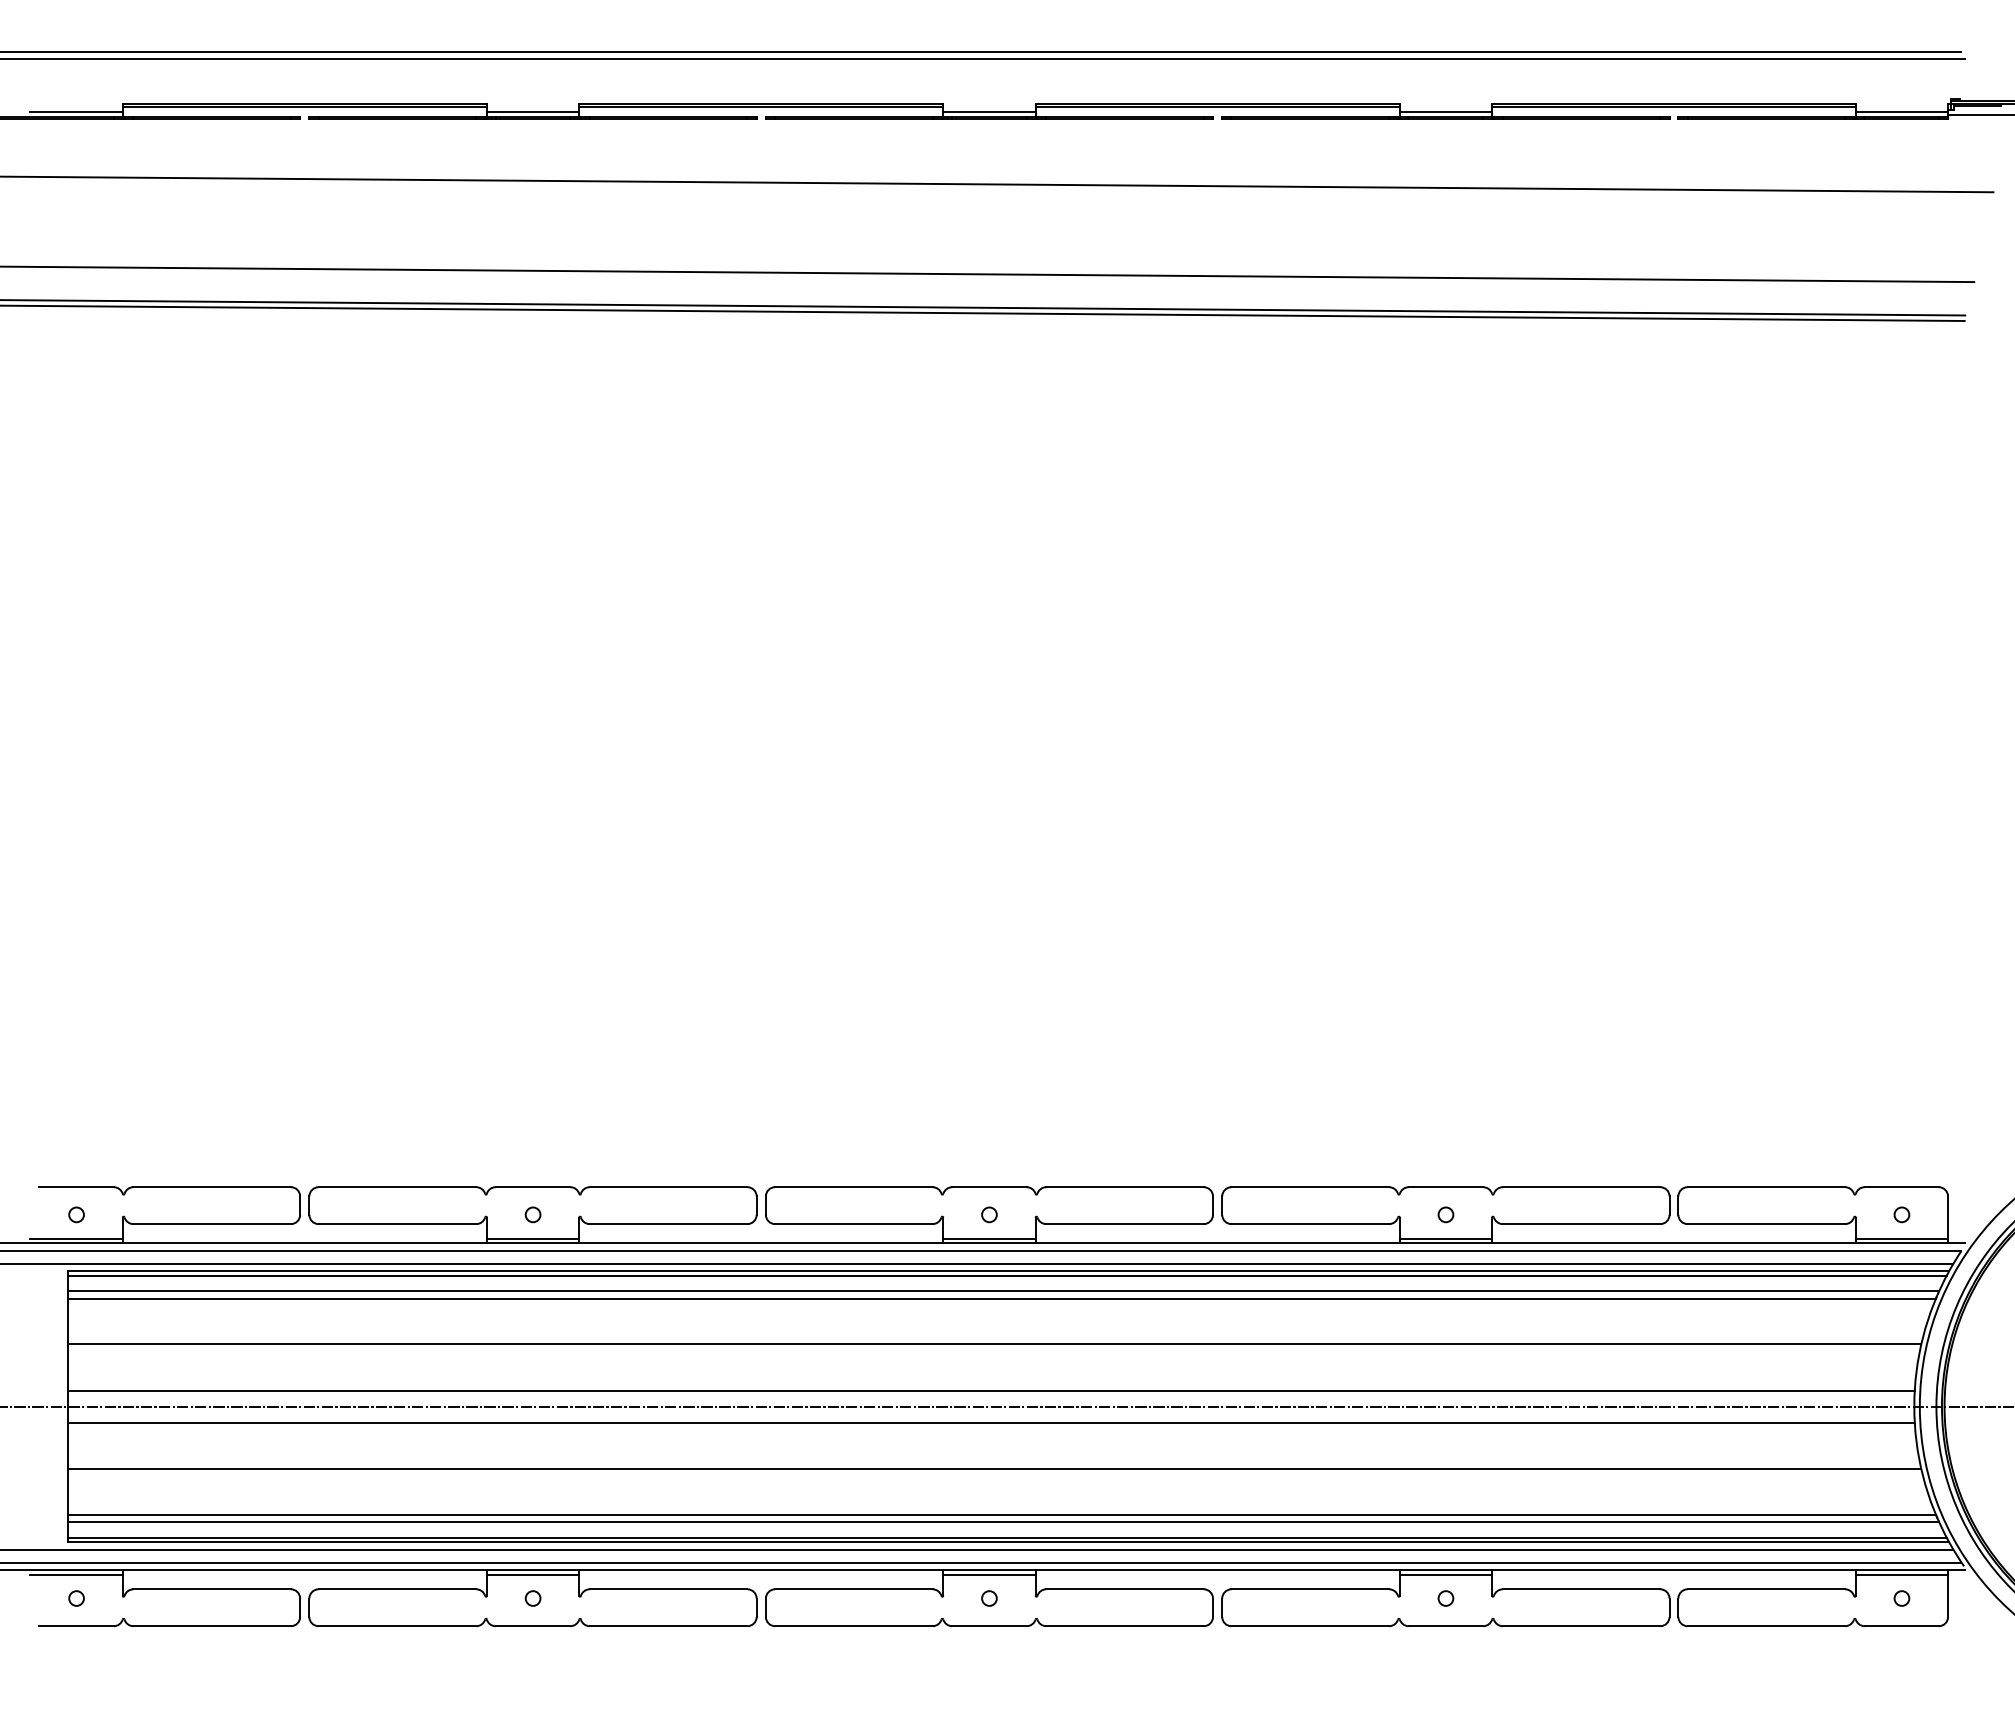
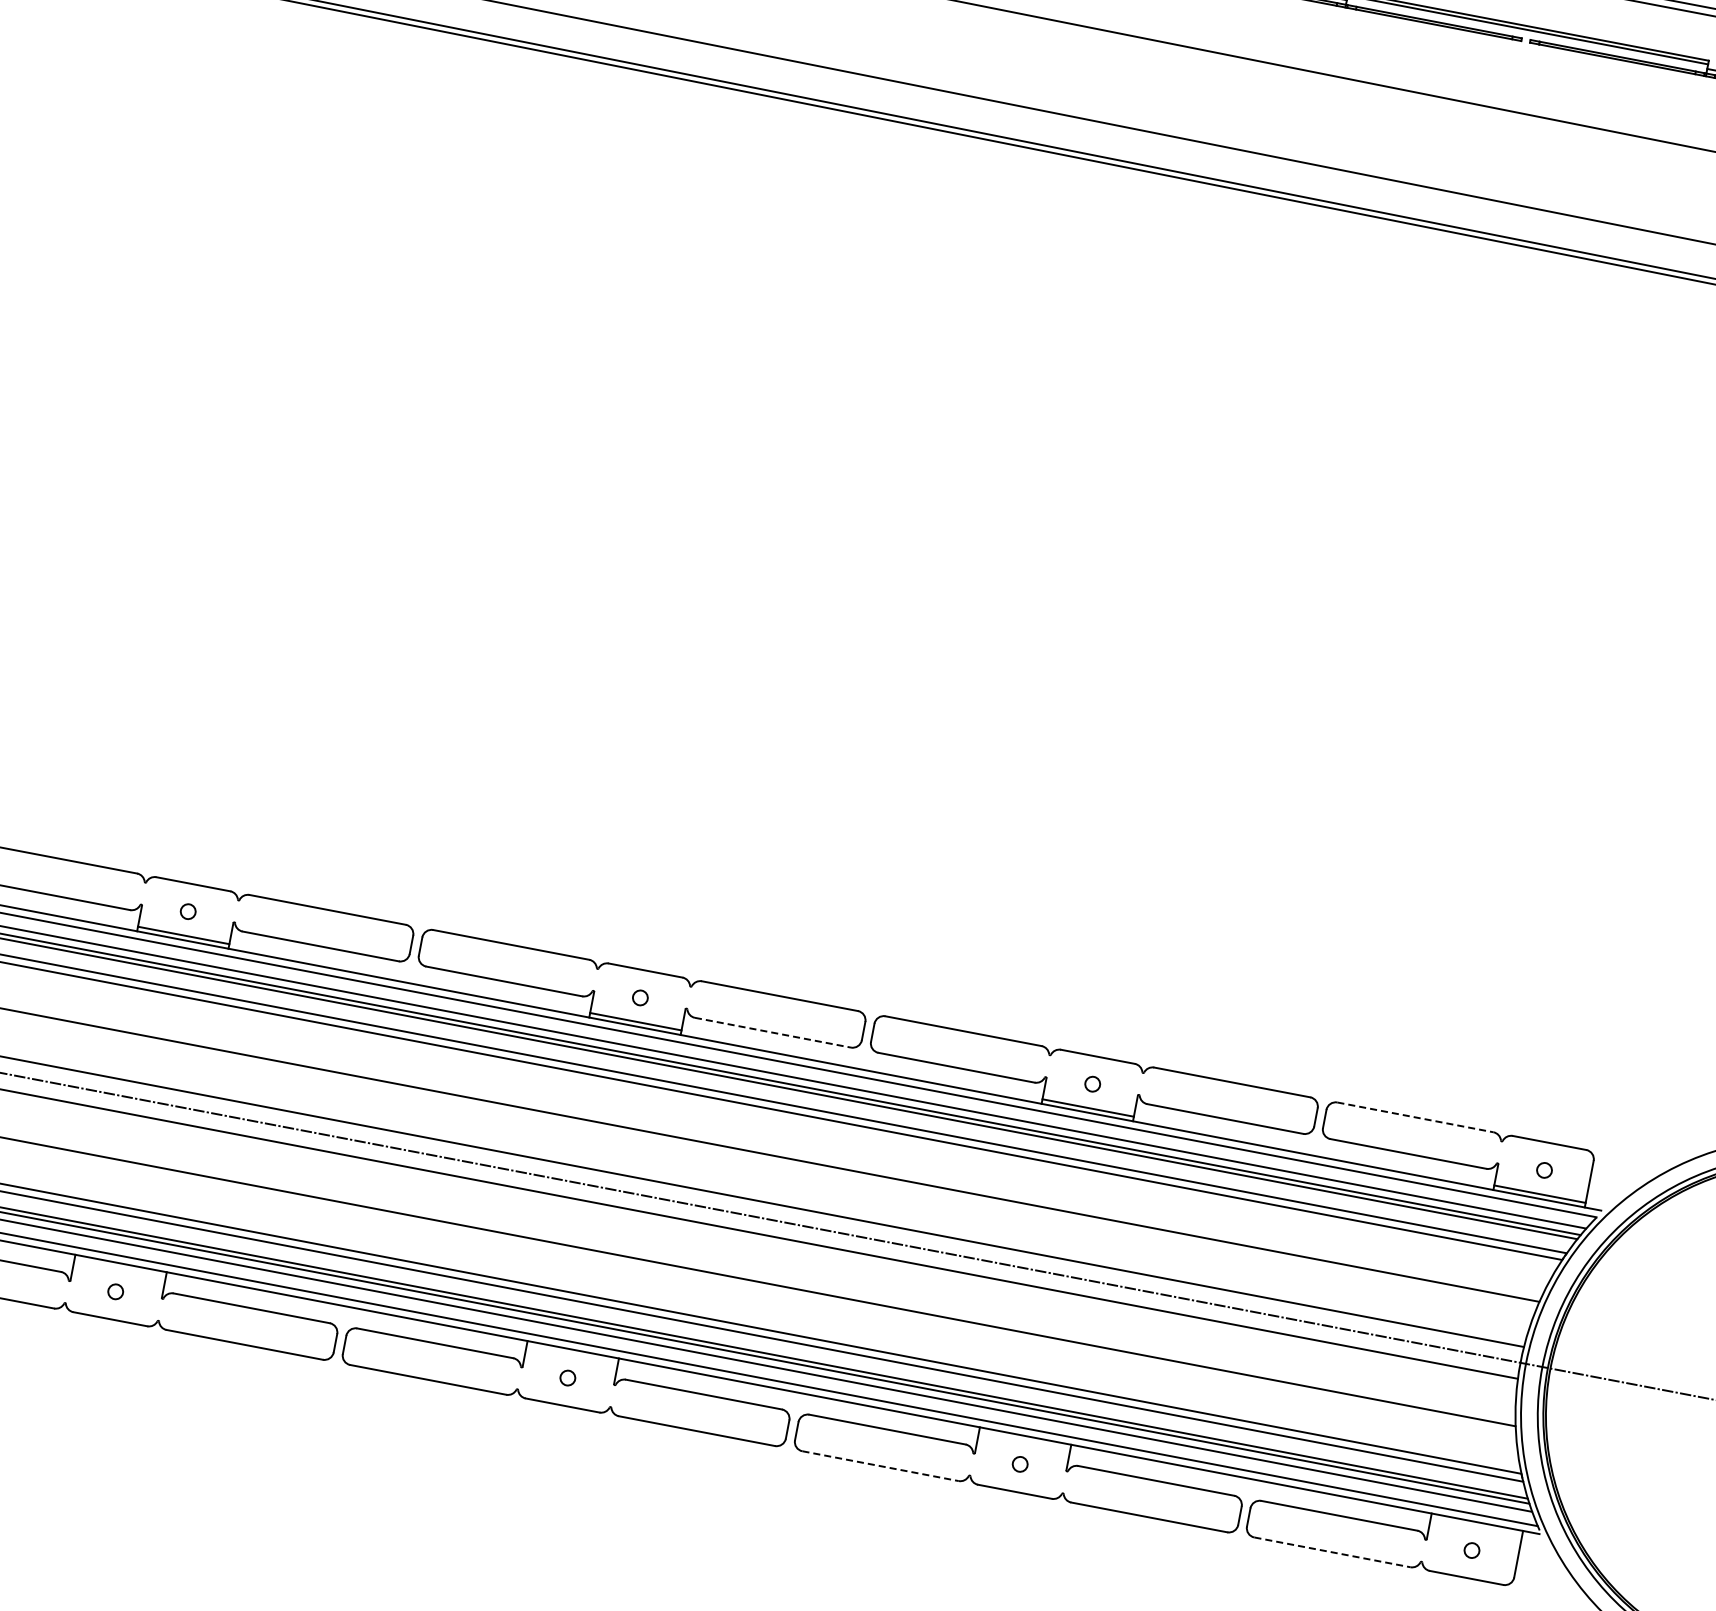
line: (1766, 1187) -> (1415, 1117), solid -> dashed
line: (1125, 1224) -> (773, 1033), solid -> dashed
line: (533, 1574) -> (120, 1268), removed
line: (989, 1574) -> (572, 1354), removed
line: (1445, 1574) -> (1024, 1440), removed
line: (1901, 1574) -> (1476, 1526), removed
line: (1310, 1626) -> (880, 1466), solid -> dashed
line: (1766, 1626) -> (1332, 1552), solid -> dashed

